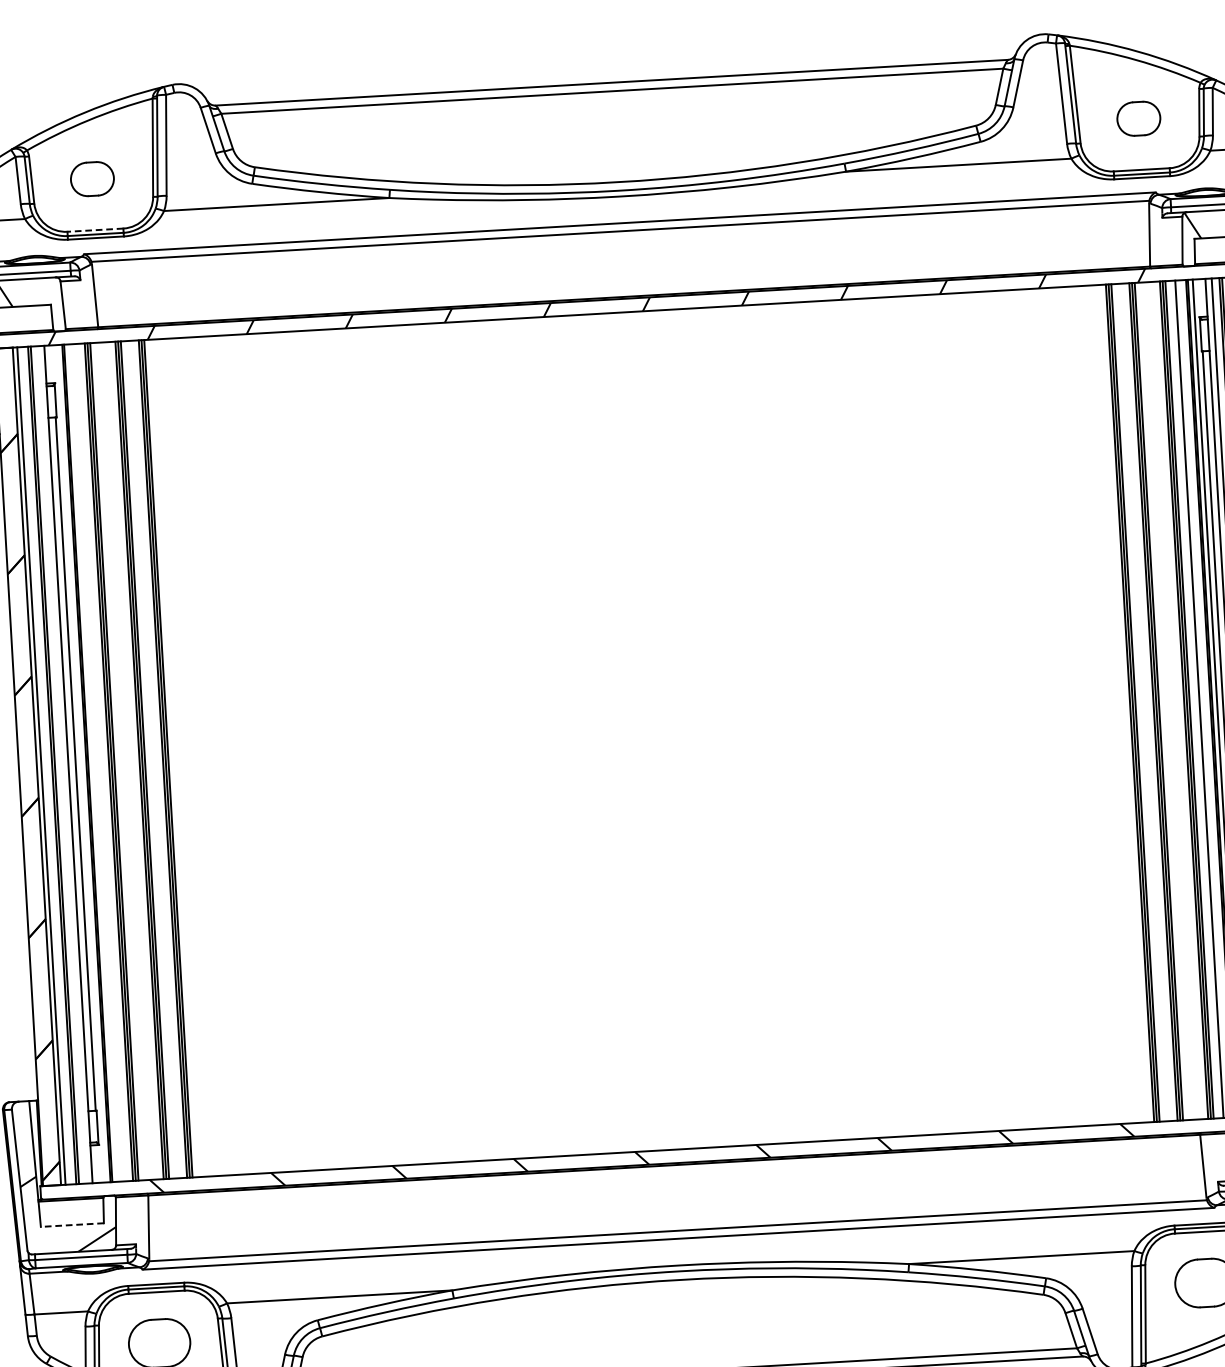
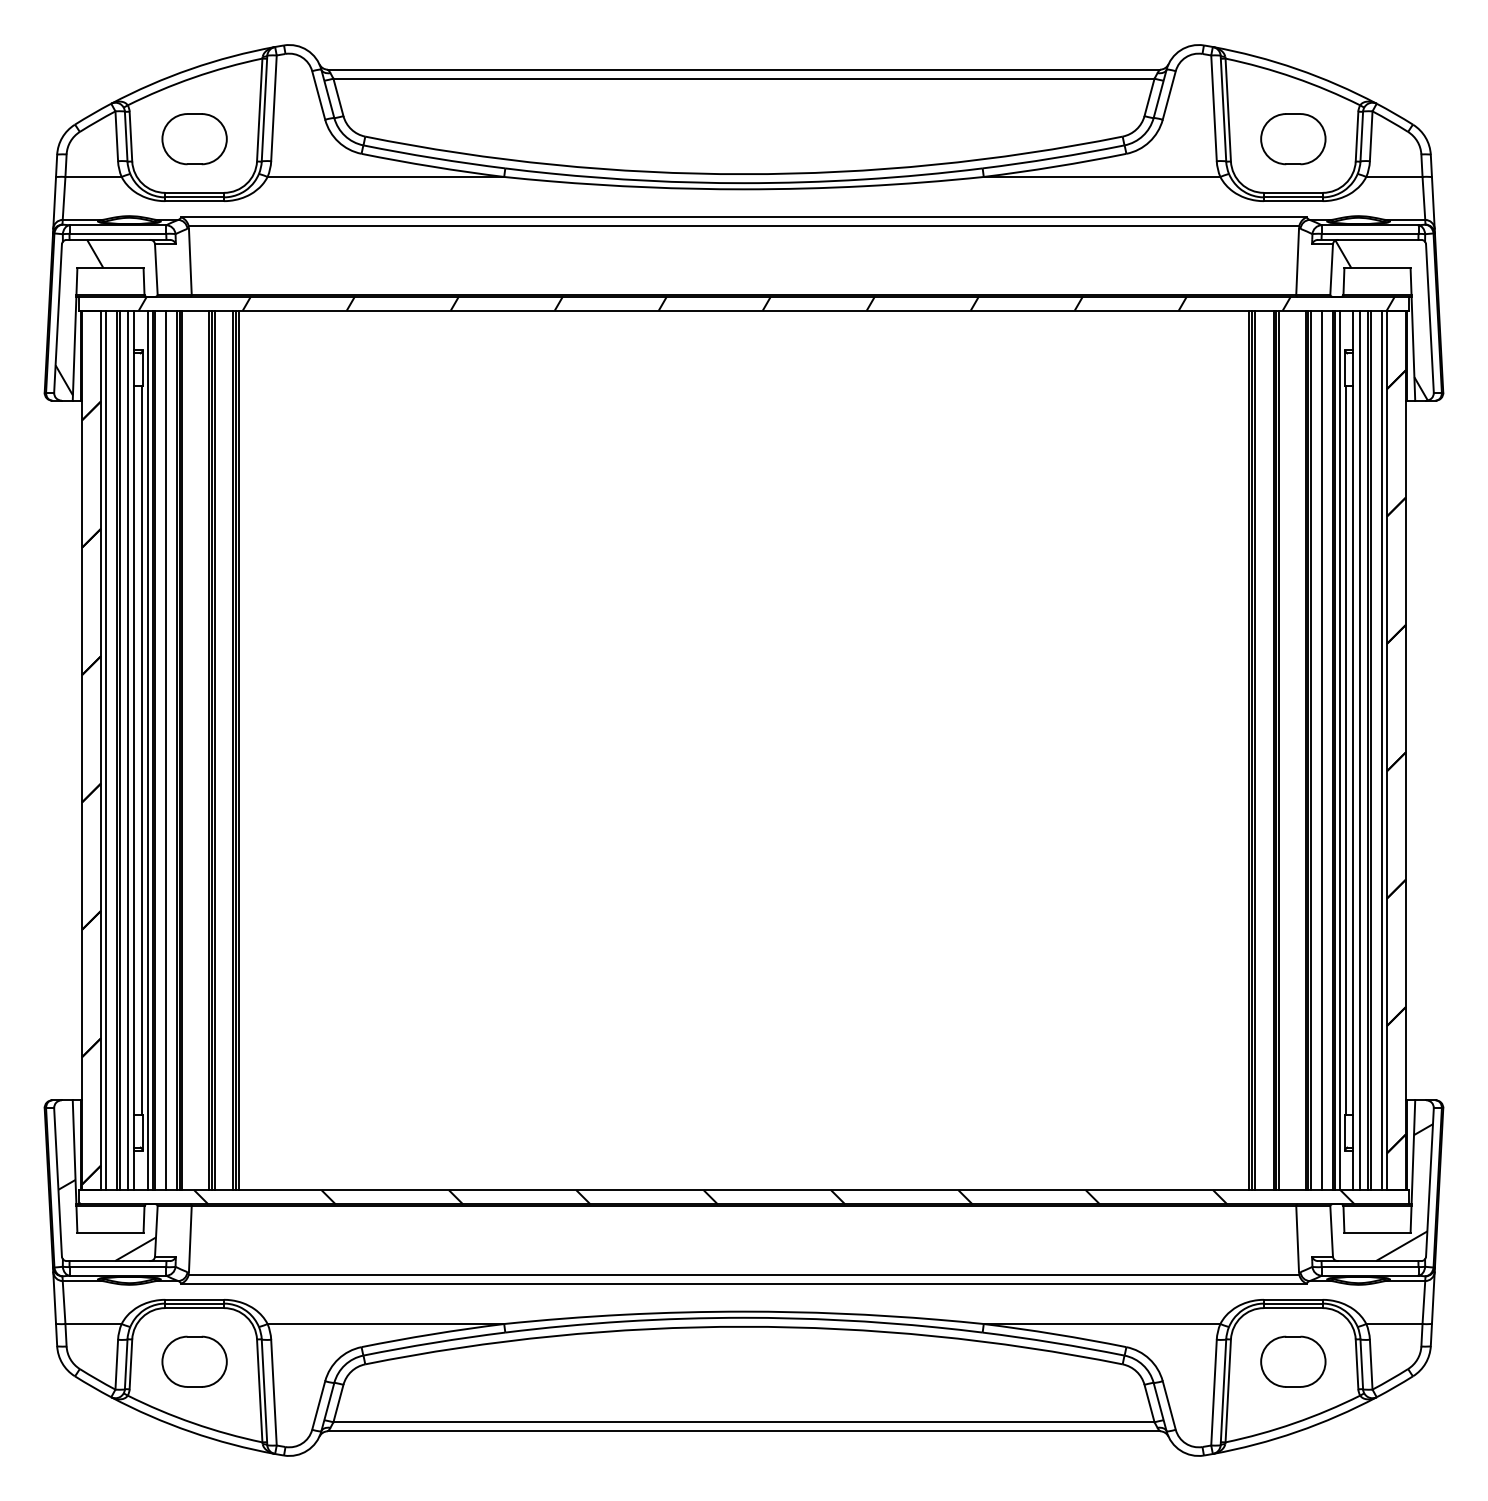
part: (1138, 119) -> (1293, 139), size x1.43
part: (92, 179) -> (194, 139), size x1.43
line: (95, 229) -> (194, 192), dashed -> solid
line: (99, 762) -> (166, 750), added
line: (81, 763) -> (147, 750), added
line: (63, 764) -> (128, 750), added
line: (71, 1224) -> (109, 1232), dashed -> solid

